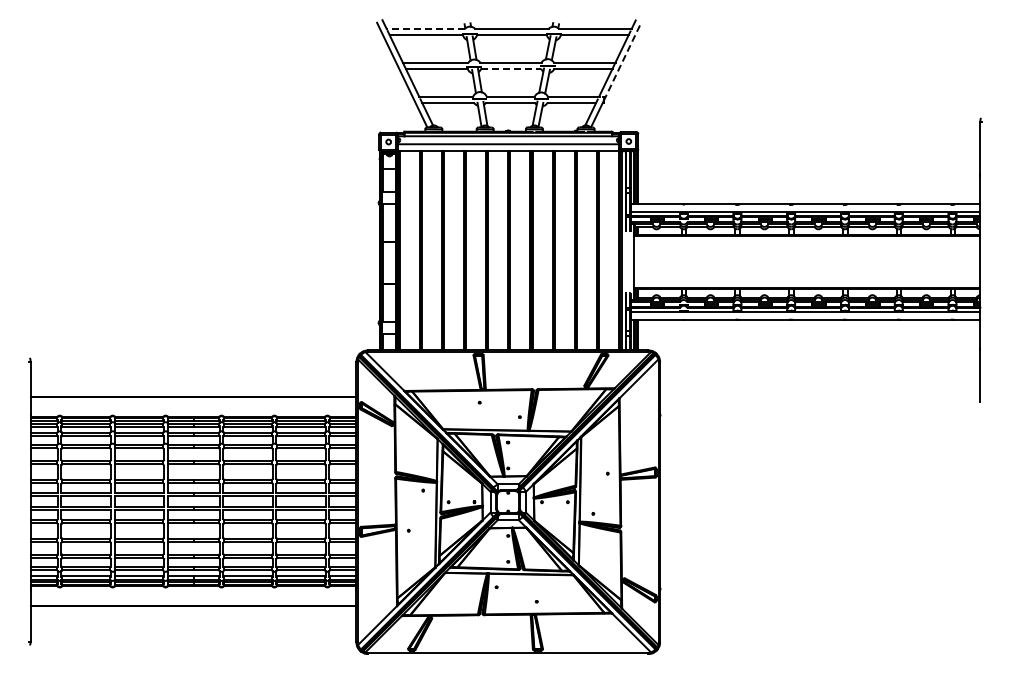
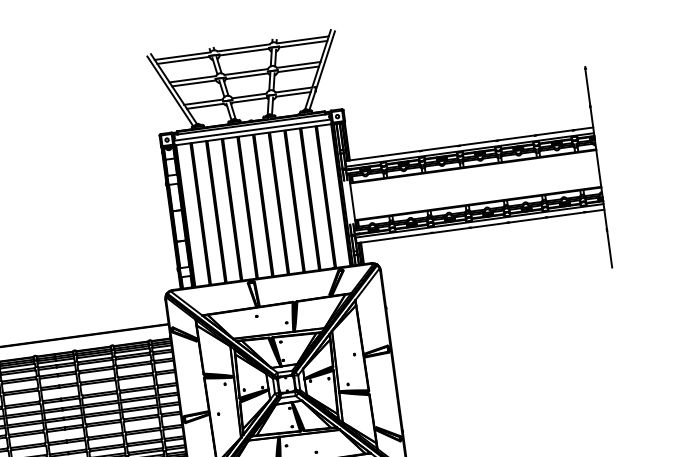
line: (425, 28) -> (182, 55), dashed -> solid
line: (622, 61) -> (325, 60), dashed -> solid
line: (511, 68) -> (247, 76), dashed -> solid

